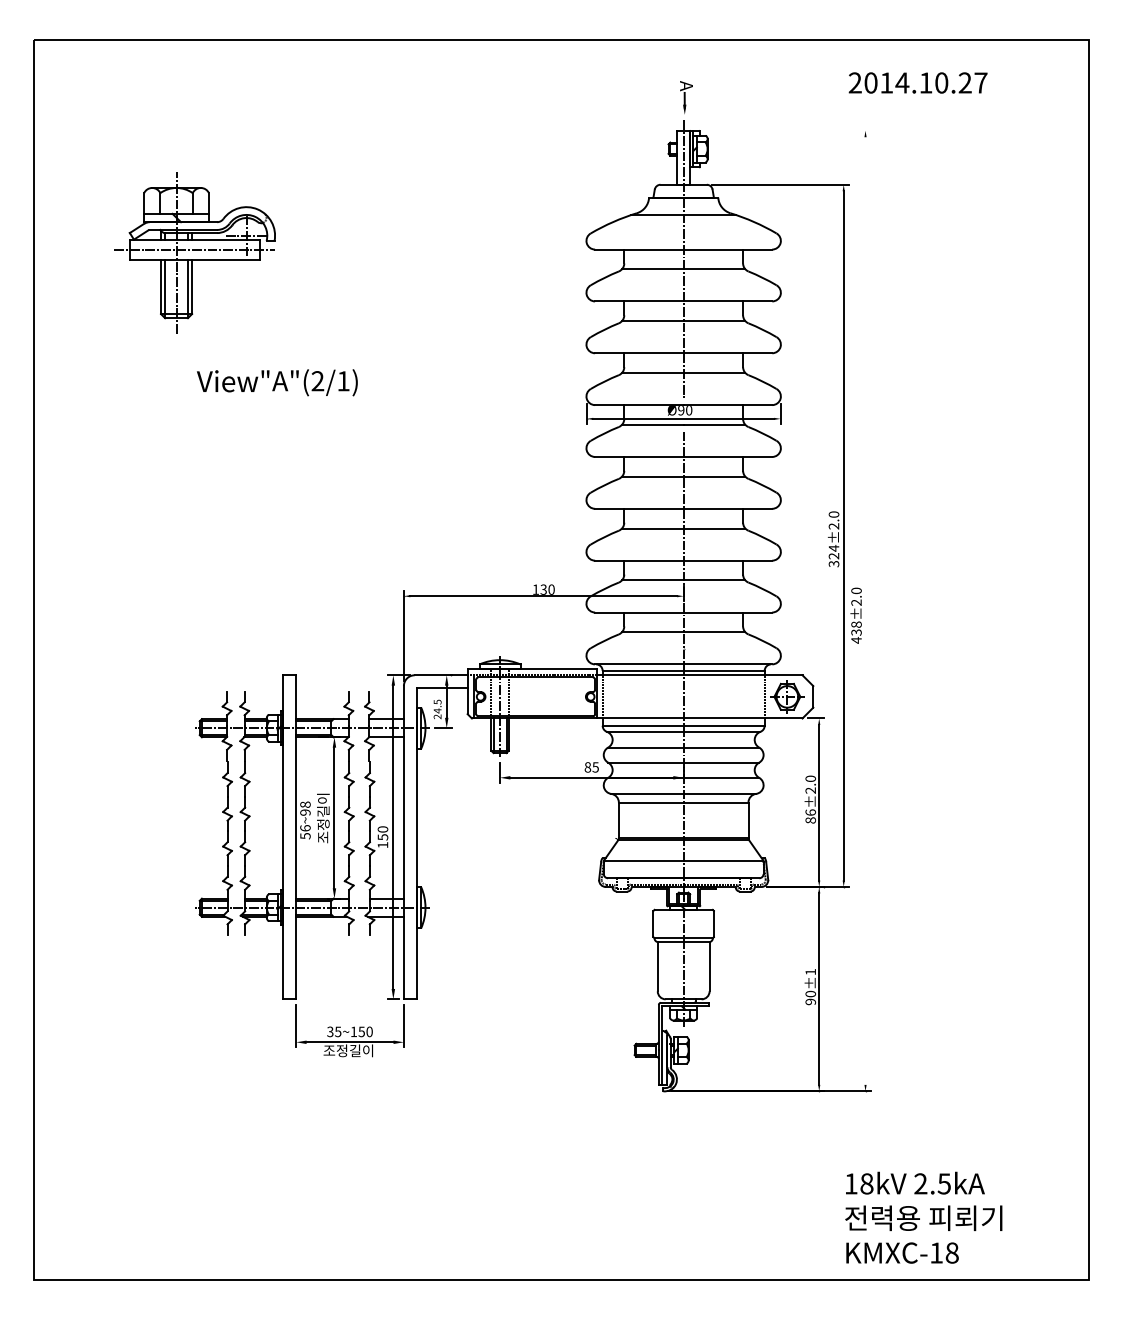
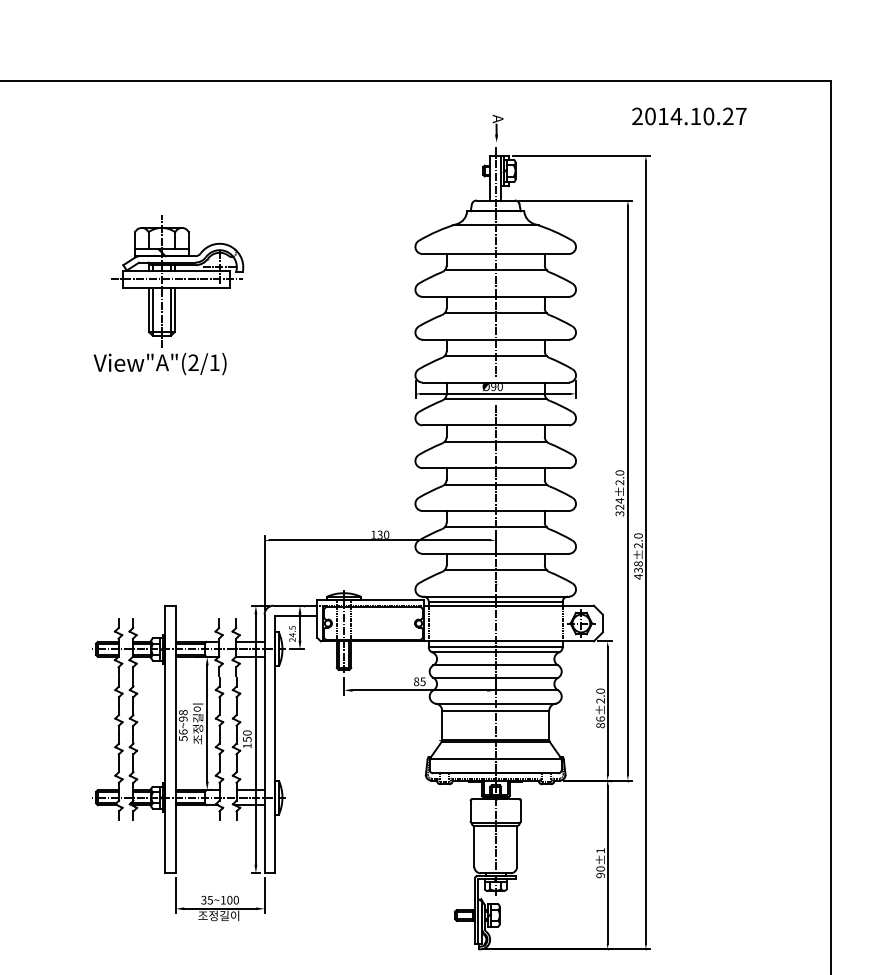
line: (787, 130) -> (581, 155), added
part: (194, 252) -> (176, 281), moved
line: (865, 610) -> (645, 552), added
text: (361, 1031) -> (229, 899), 35~150 -> 35~100

